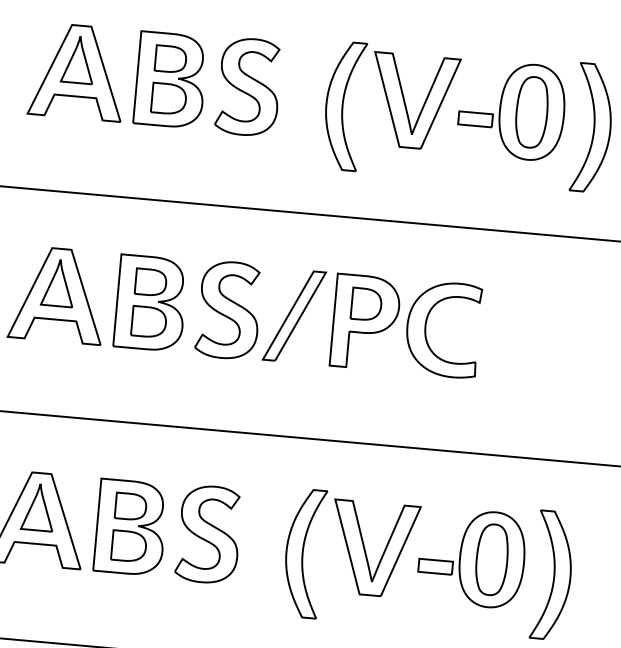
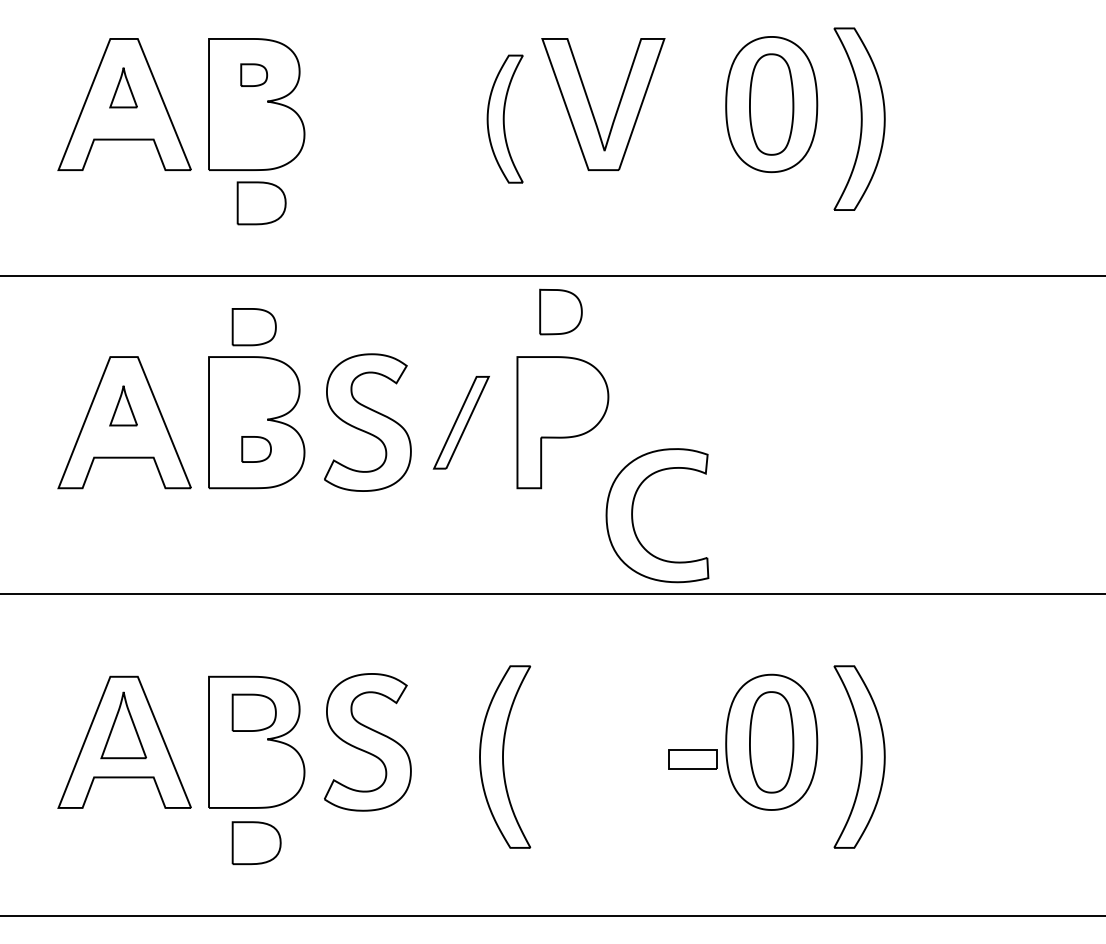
part: (78, 59) -> (123, 87), size x0.6
part: (170, 59) -> (253, 75), size x0.6
part: (248, 87) -> (367, 104), removed
part: (168, 99) -> (261, 203), moved
part: (344, 105) -> (505, 118), size x0.7
part: (475, 119) -> (692, 121), removed
part: (58, 282) -> (123, 405), size x0.6
part: (150, 282) -> (253, 327), moved
part: (366, 304) -> (560, 311), moved
part: (294, 316) -> (461, 422), size x0.7
part: (148, 322) -> (256, 449), size x0.6
part: (426, 329) -> (633, 517), moved
part: (128, 546) -> (256, 843), moved
part: (365, 550) -> (591, 744), removed

